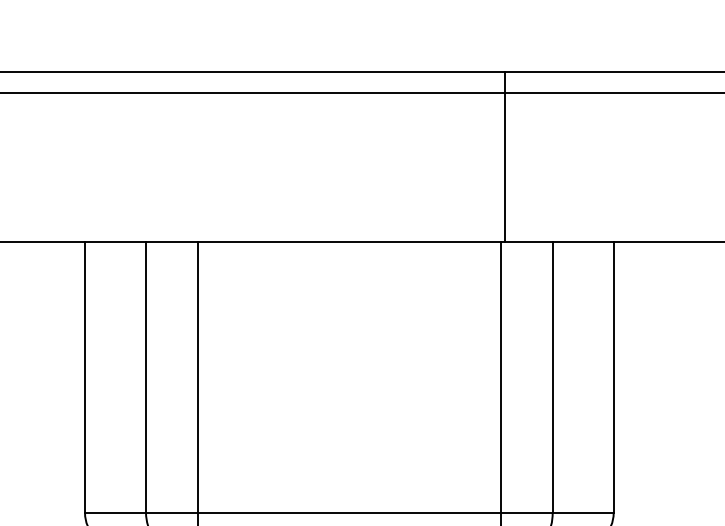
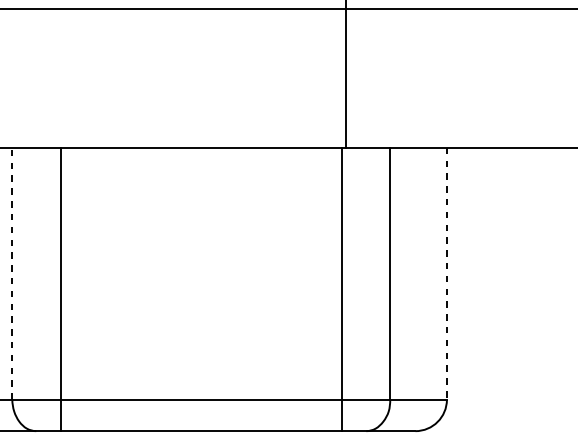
line: (146, 377) -> (12, 273), solid -> dashed
line: (613, 377) -> (446, 273), solid -> dashed

